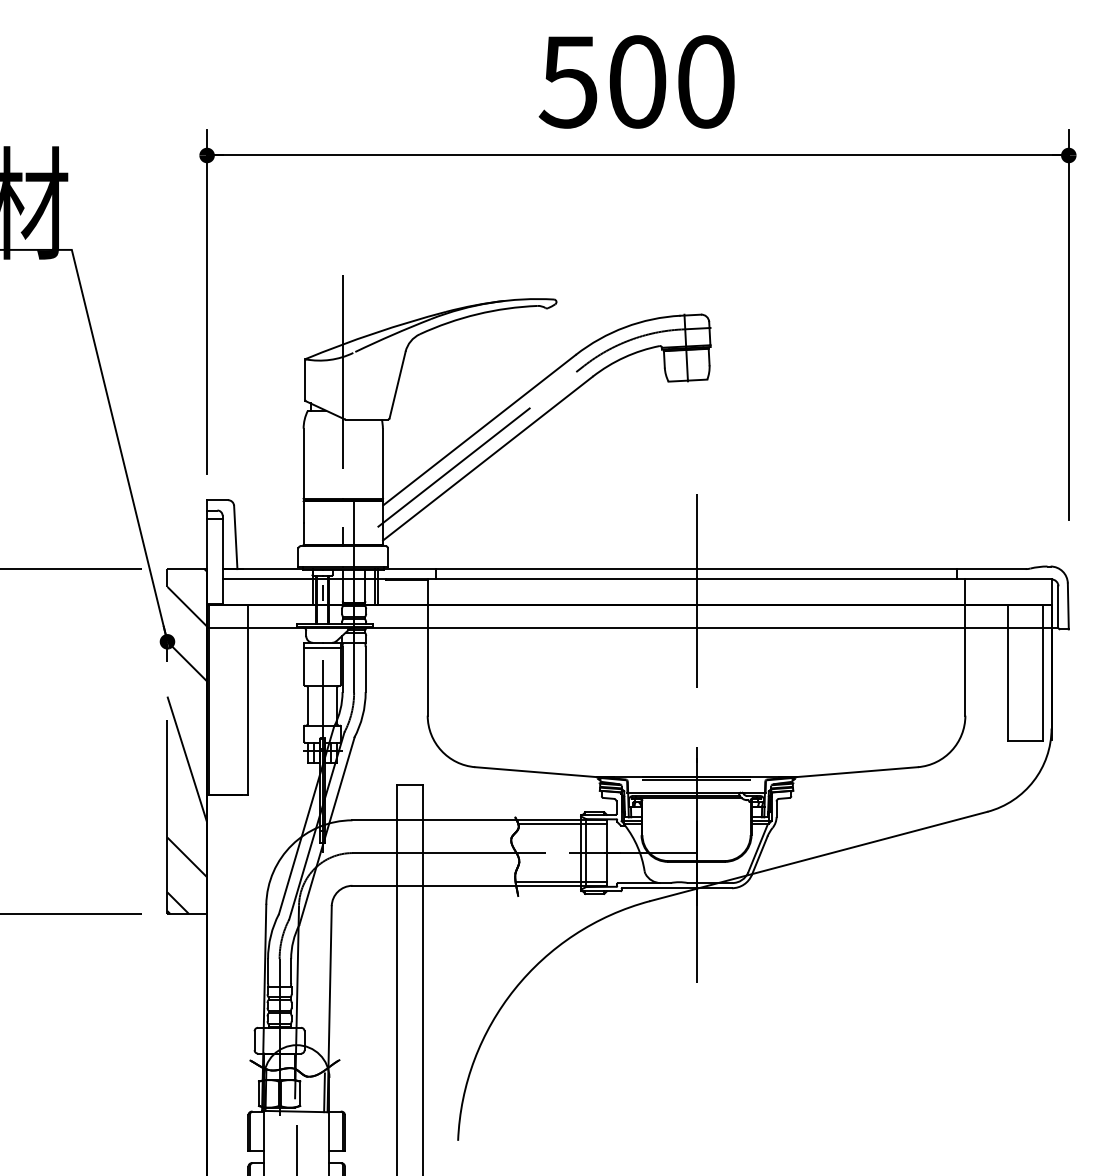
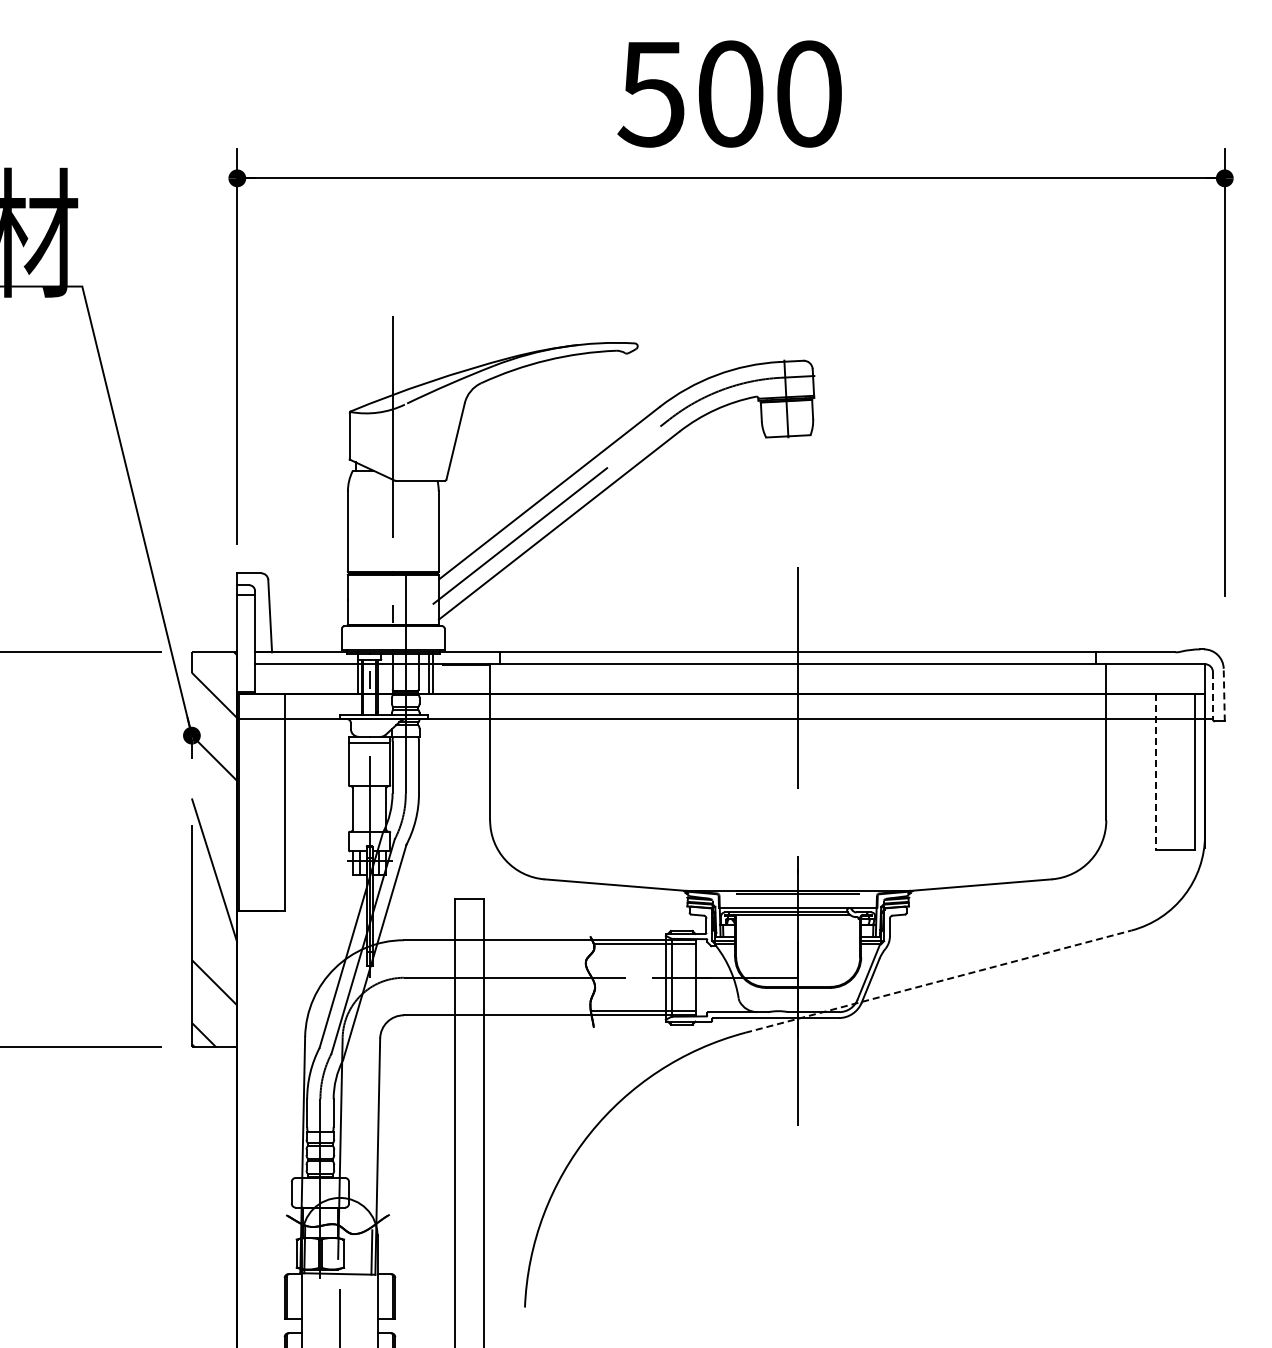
line: (1068, 605) -> (1224, 694), solid -> dashed
line: (1058, 606) -> (1212, 695), solid -> dashed
line: (1008, 673) -> (1155, 772), solid -> dashed
line: (818, 856) -> (938, 981), solid -> dashed

